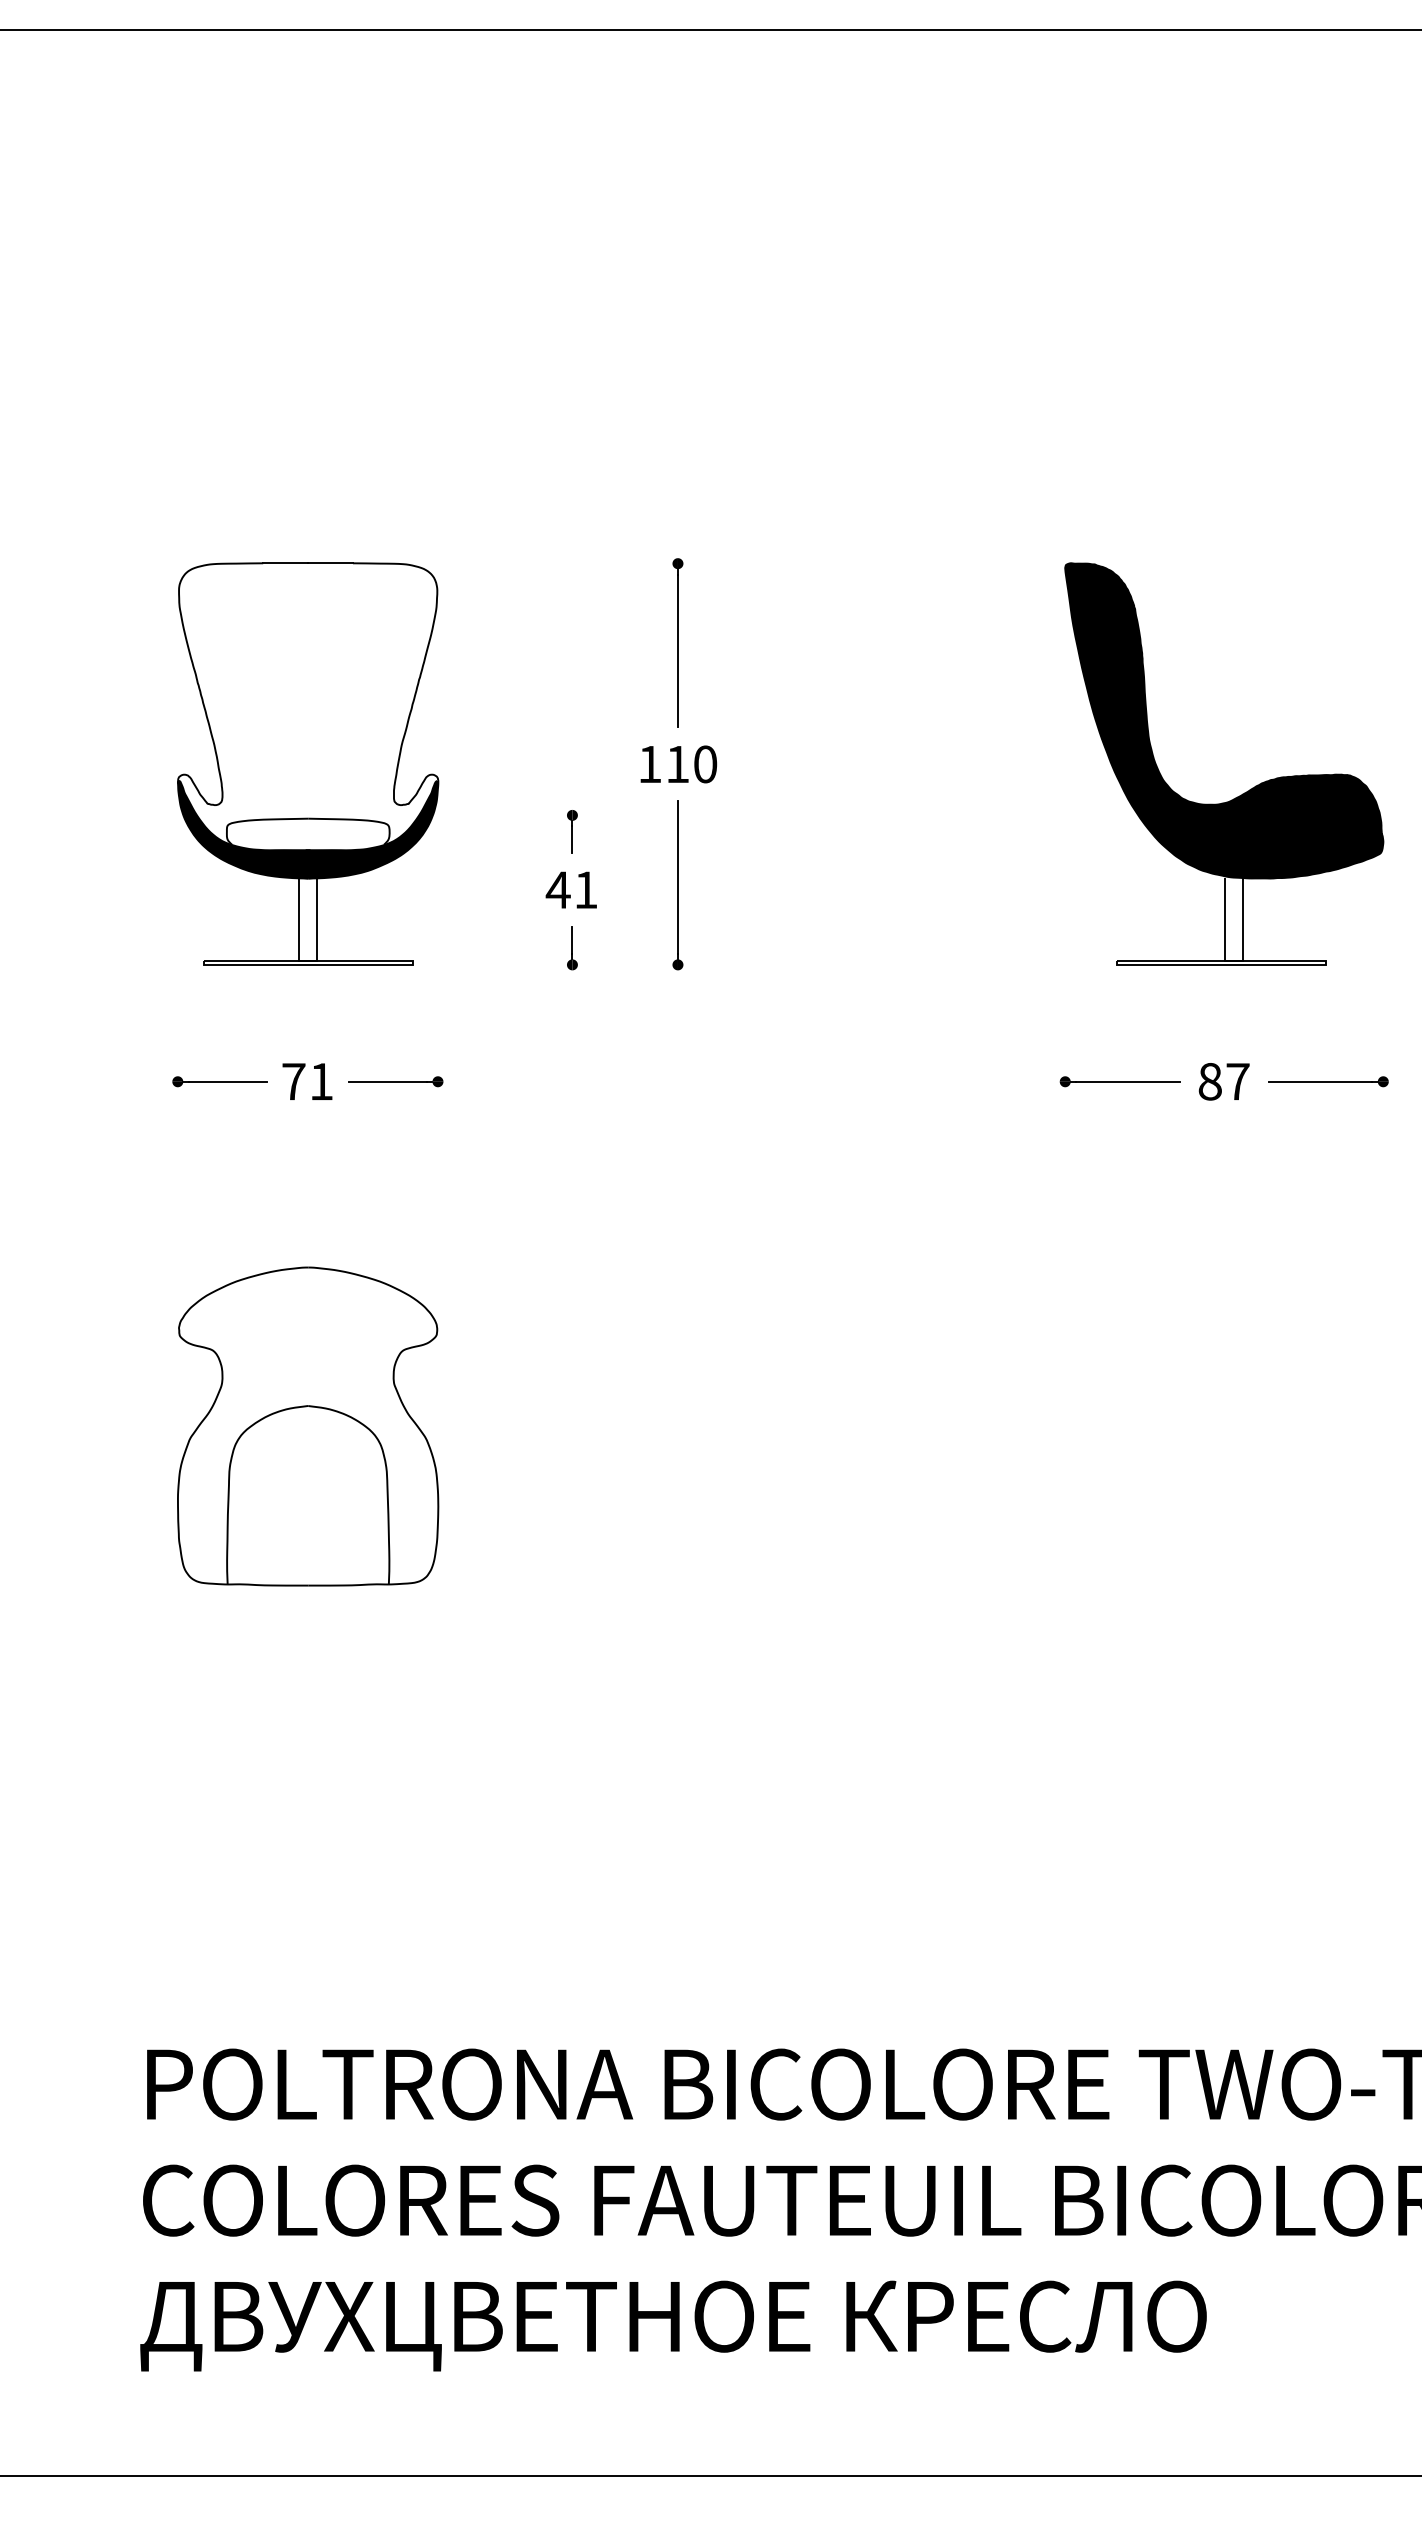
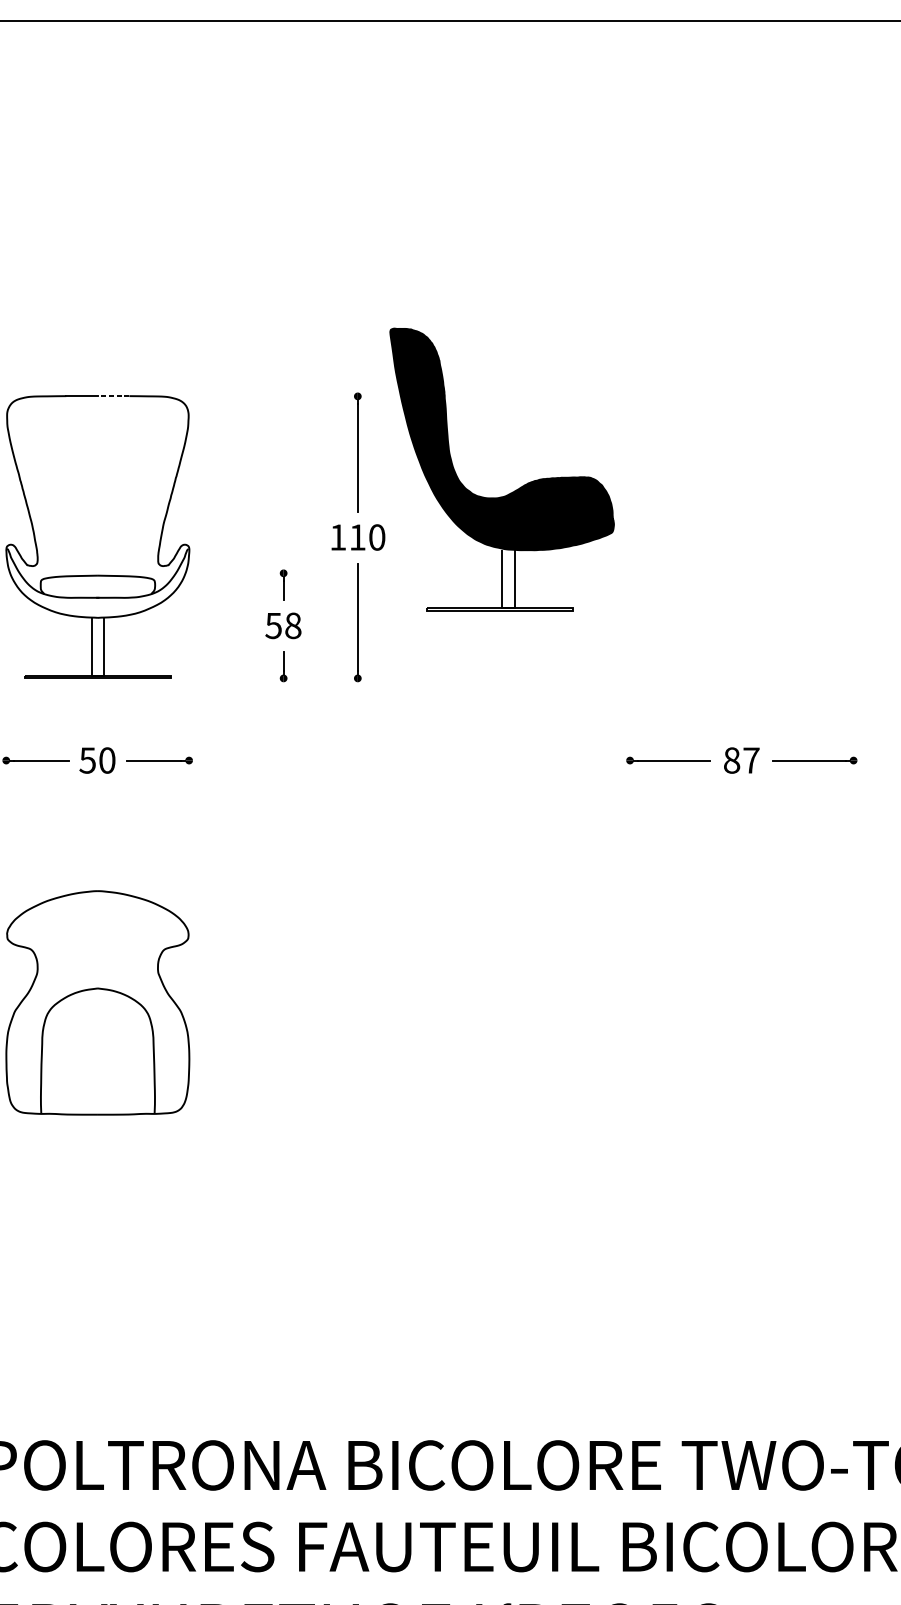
line: (330, 563) -> (113, 396), solid -> dashed
part: (1242, 793) -> (514, 490), moved
fill: (307, 829) -> (97, 583), removed
text: (571, 890) -> (282, 626), 41 -> 58
text: (307, 1081) -> (97, 760), 71 -> 50

